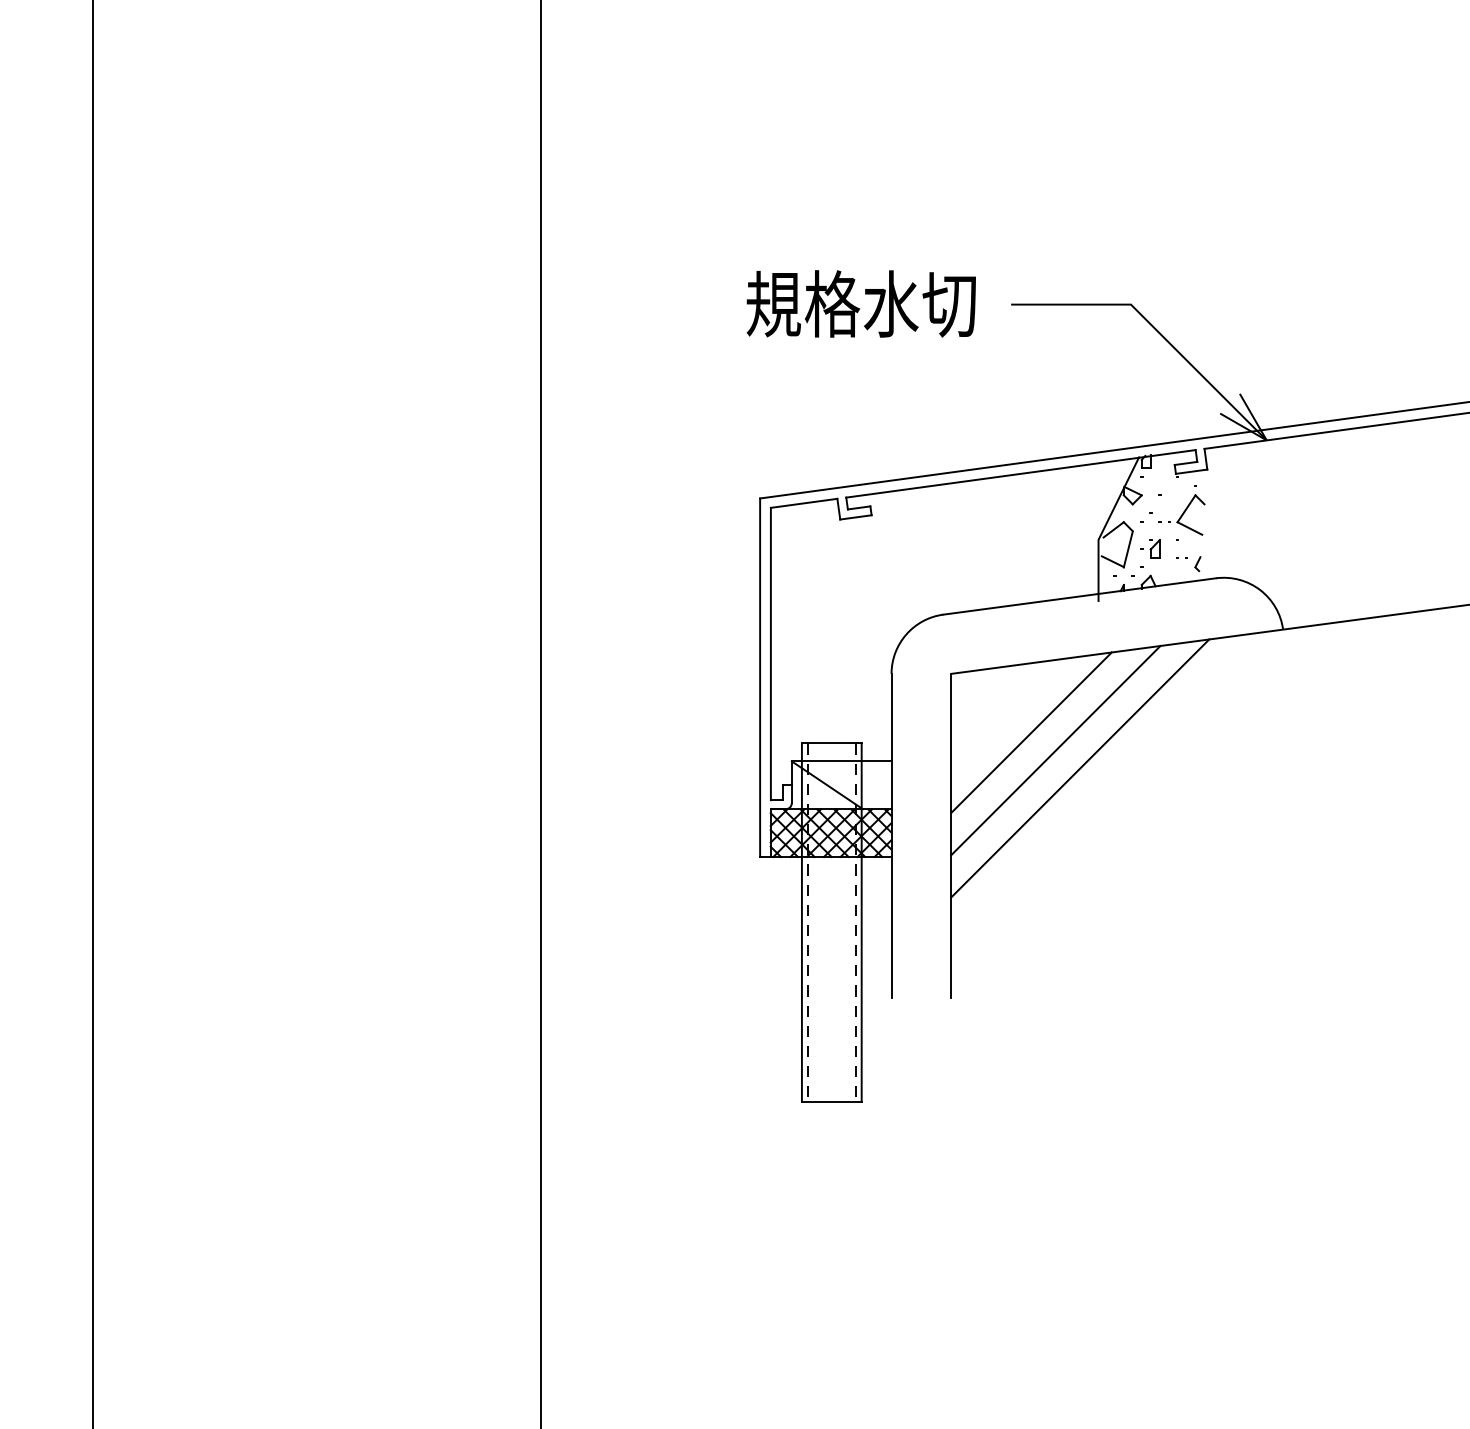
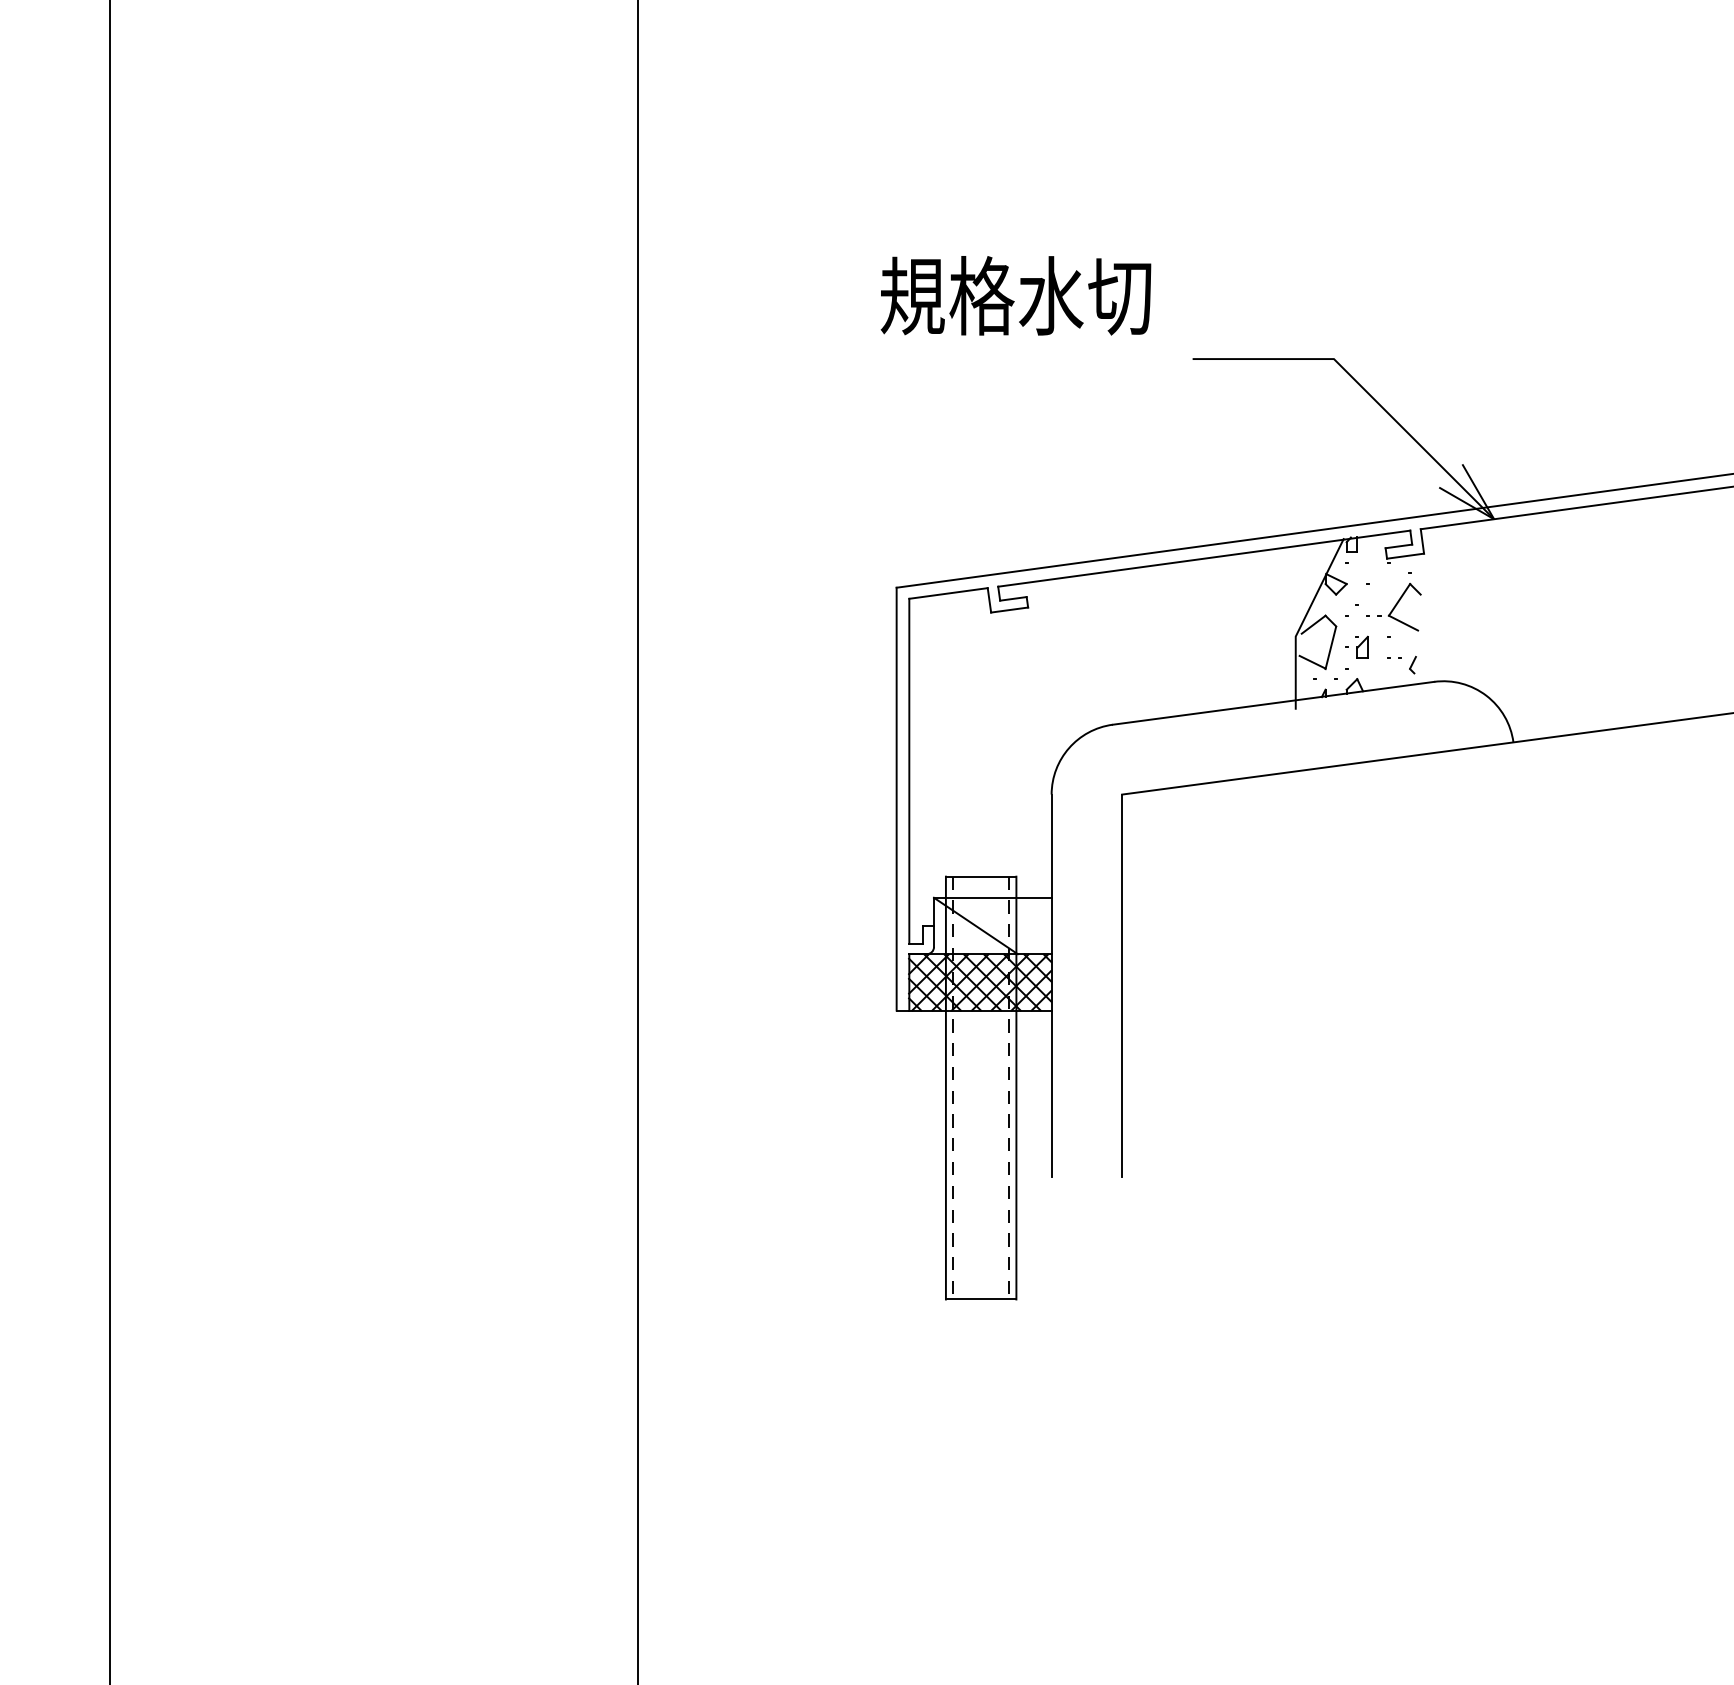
text: (860, 303) -> (1015, 295), moved
line: (1031, 732) -> (1216, 863), removed
line: (1055, 750) -> (1244, 884), removed
line: (1080, 768) -> (1274, 906), removed

